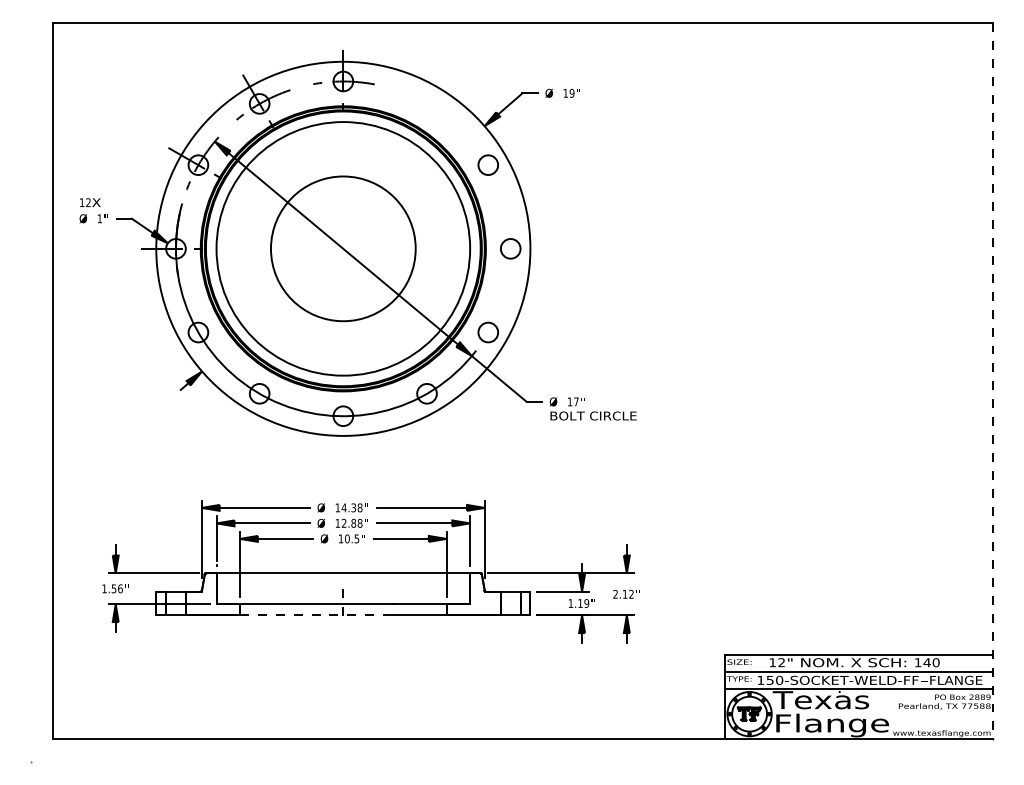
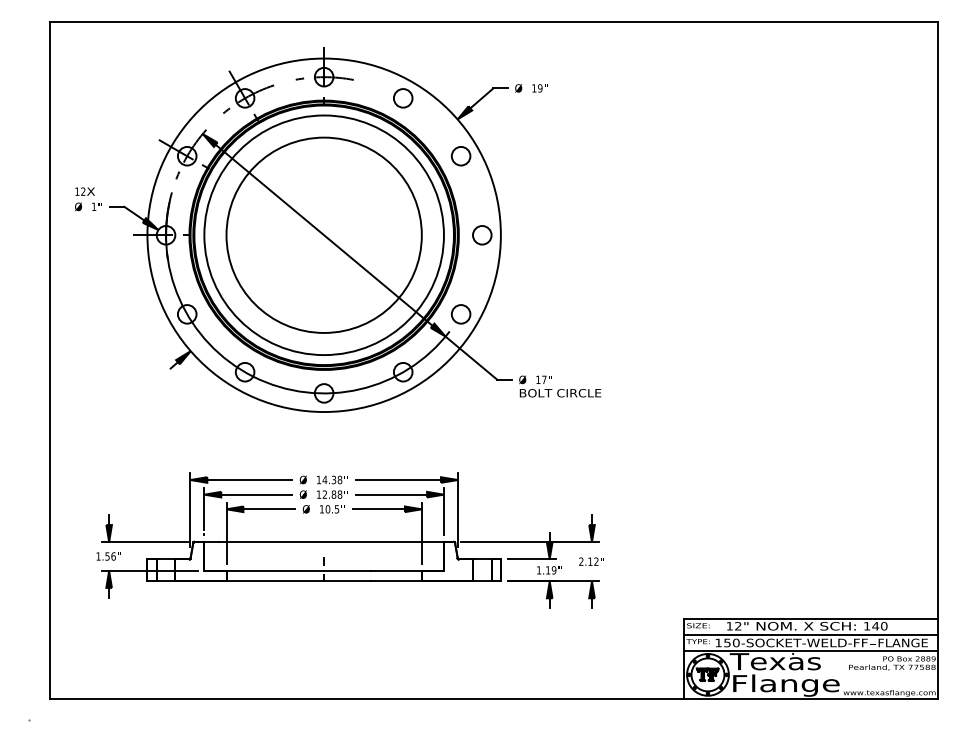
circle: (427, 104) -> (403, 98), added
circle: (342, 248) -> (323, 234), size x1.43
line: (992, 381) -> (937, 360), dashed -> solid
line: (317, 615) -> (299, 581), dashed -> solid

